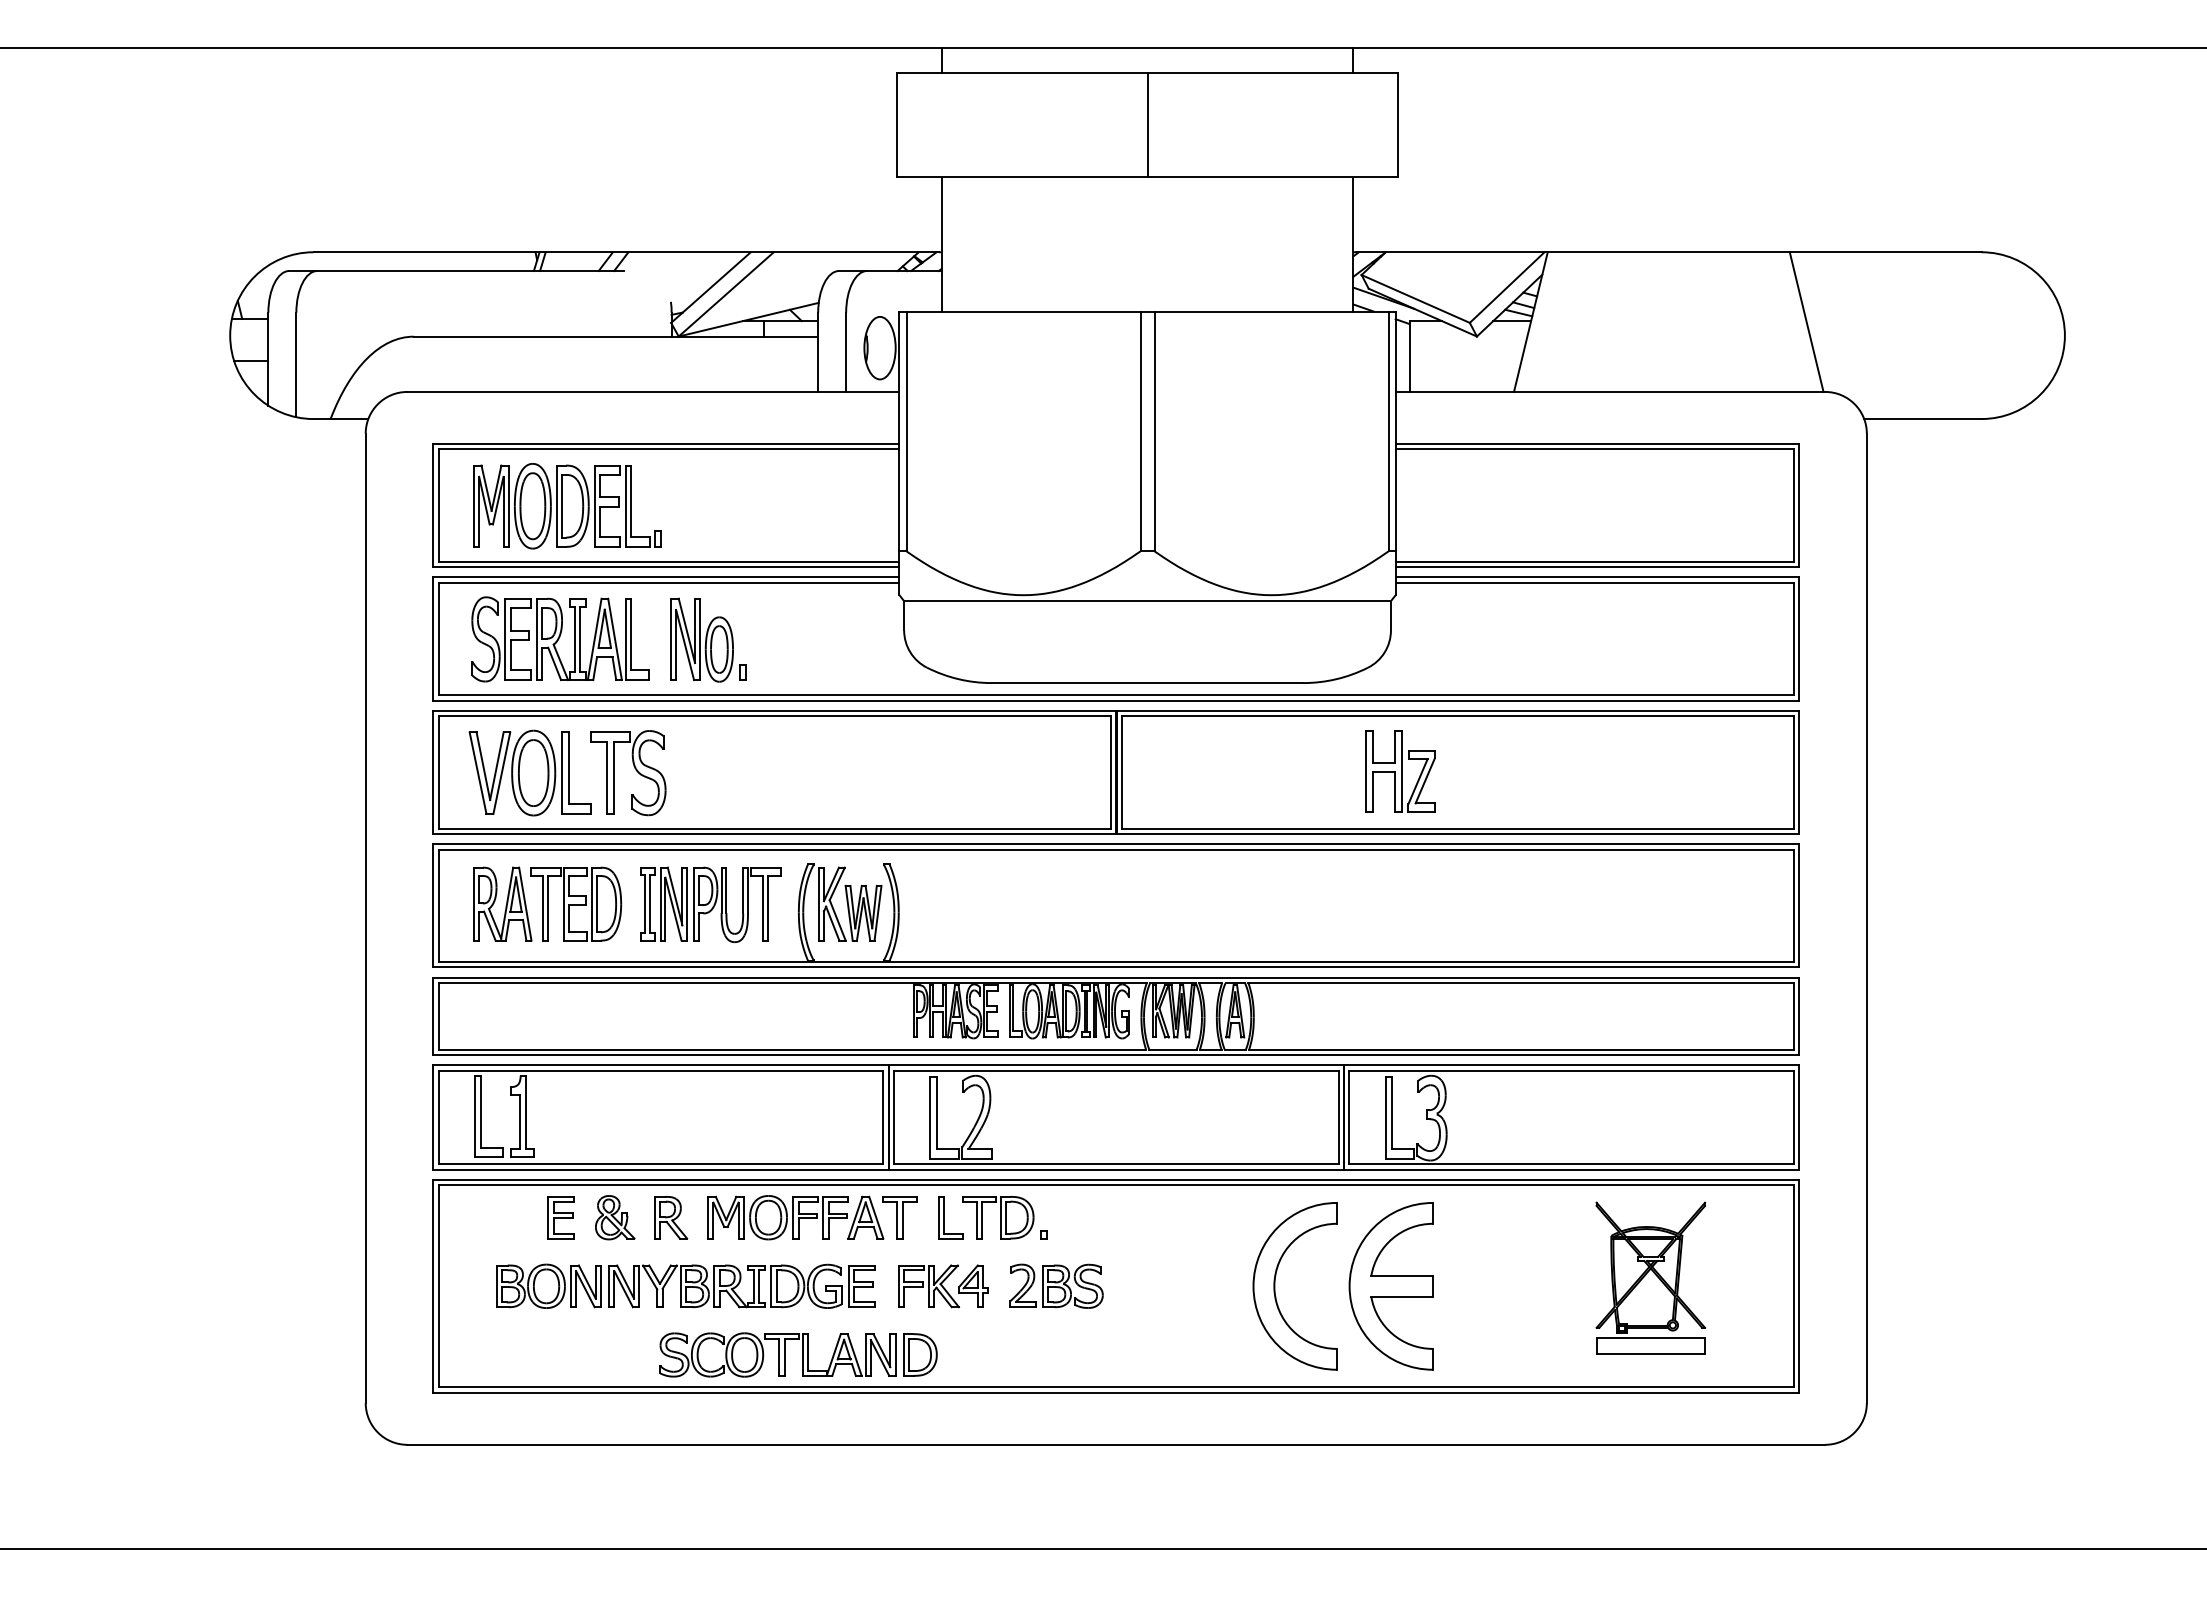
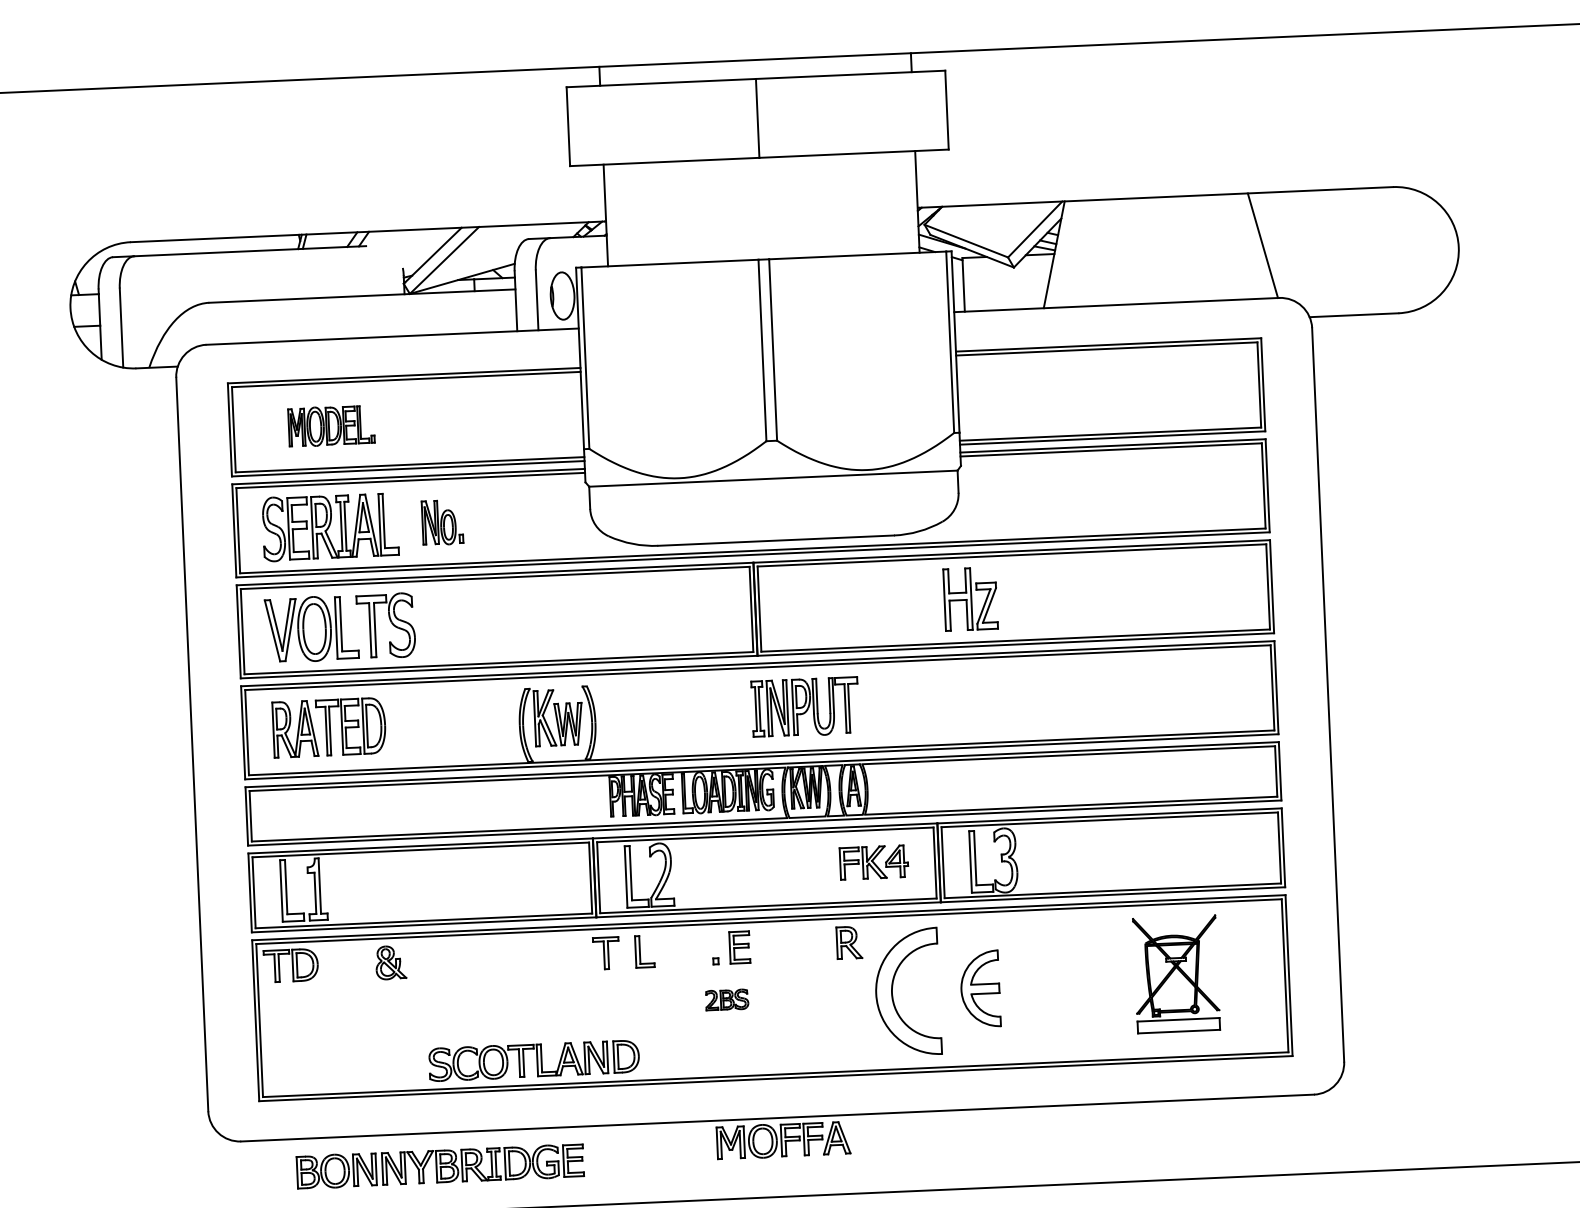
part: (567, 506) -> (331, 426), size x0.6
part: (708, 639) -> (442, 522), size x0.7
part: (710, 904) -> (805, 707), moved
part: (560, 1217) -> (739, 947), moved
part: (671, 1217) -> (849, 942), moved
part: (795, 1217) -> (783, 1140), moved
part: (998, 1217) -> (291, 965), moved
part: (685, 1285) -> (440, 1165), moved
part: (1056, 1285) -> (727, 999), size x0.6
part: (943, 1286) -> (874, 862), moved
part: (1390, 1286) -> (979, 989), size x0.6

